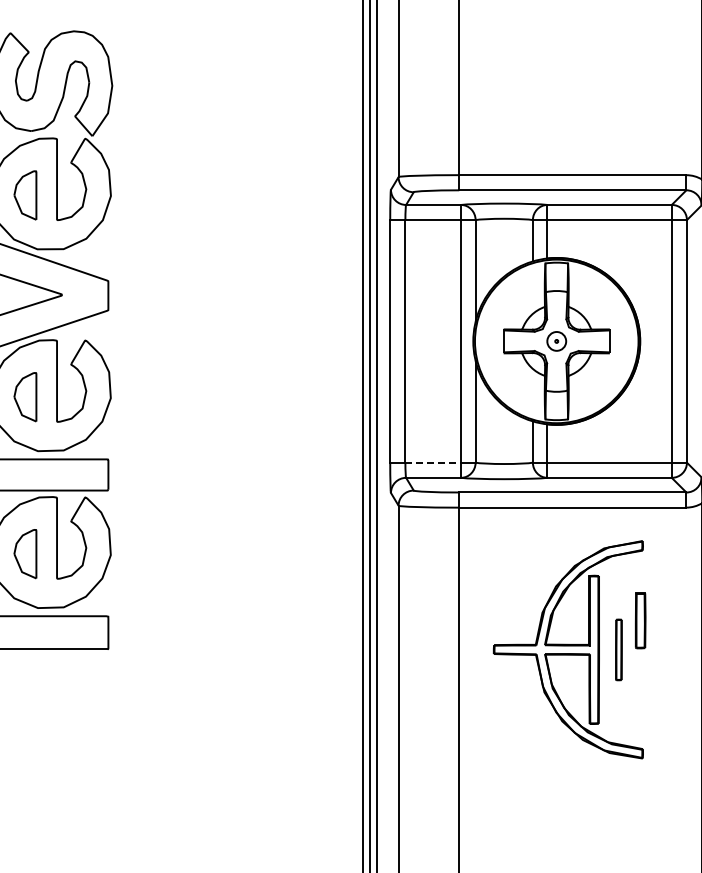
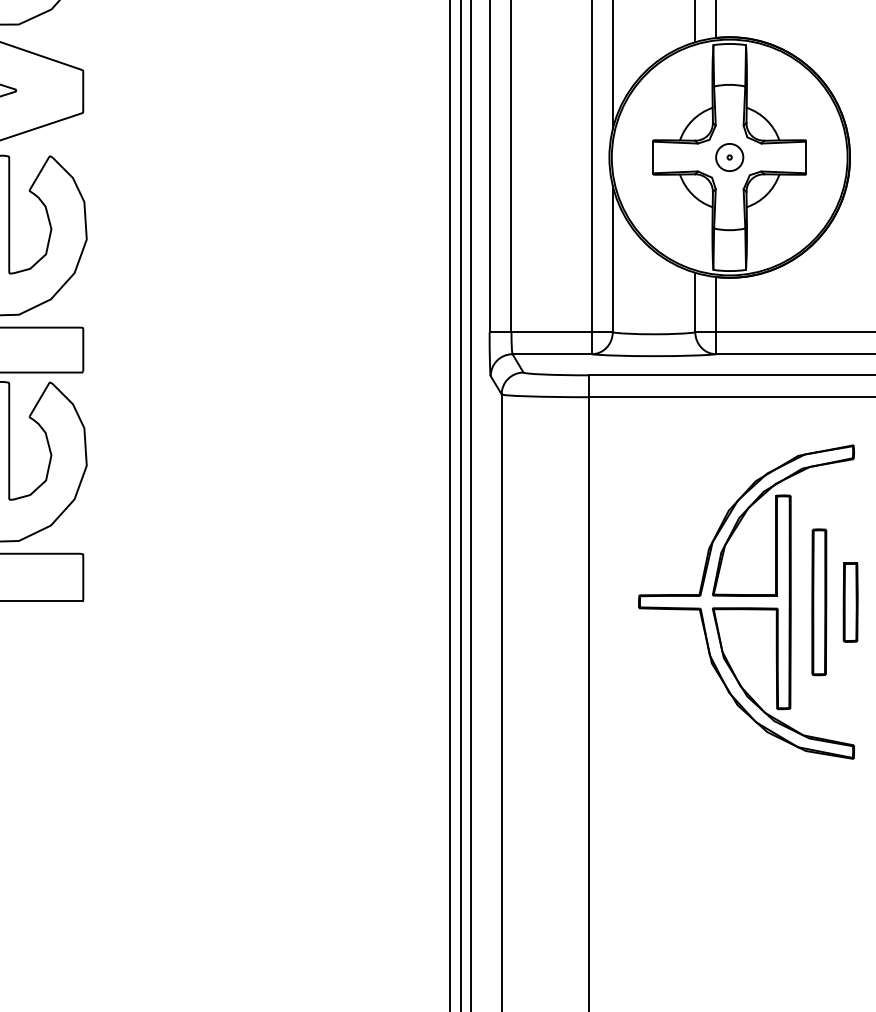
line: (433, 462) -> (552, 332), dashed -> solid
part: (640, 620) -> (850, 601), moved
part: (618, 649) -> (818, 601), size x1.67

